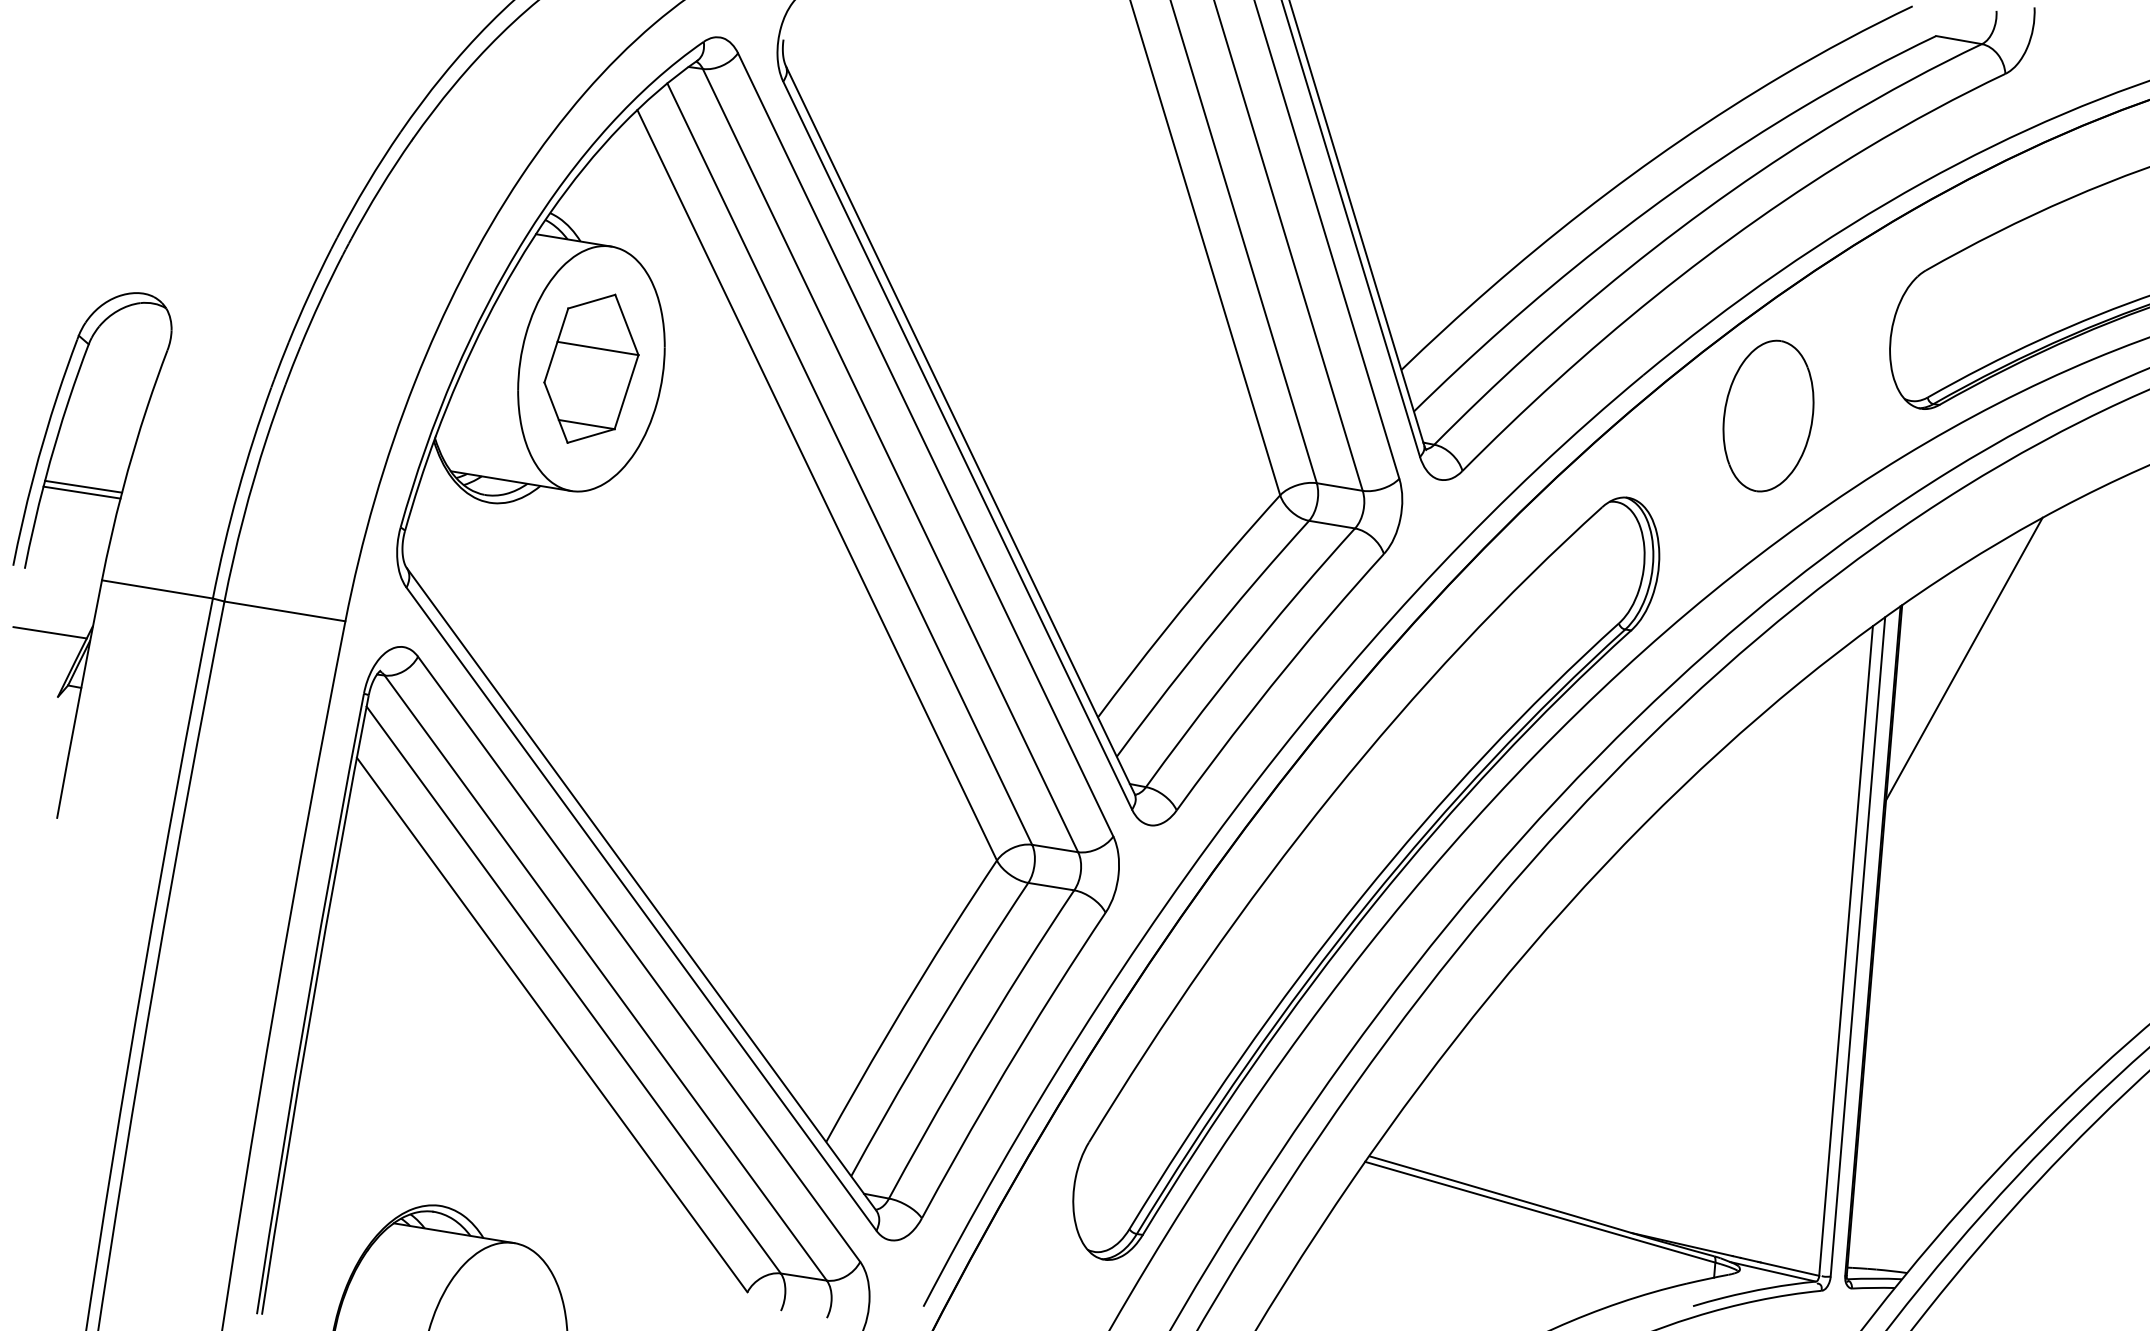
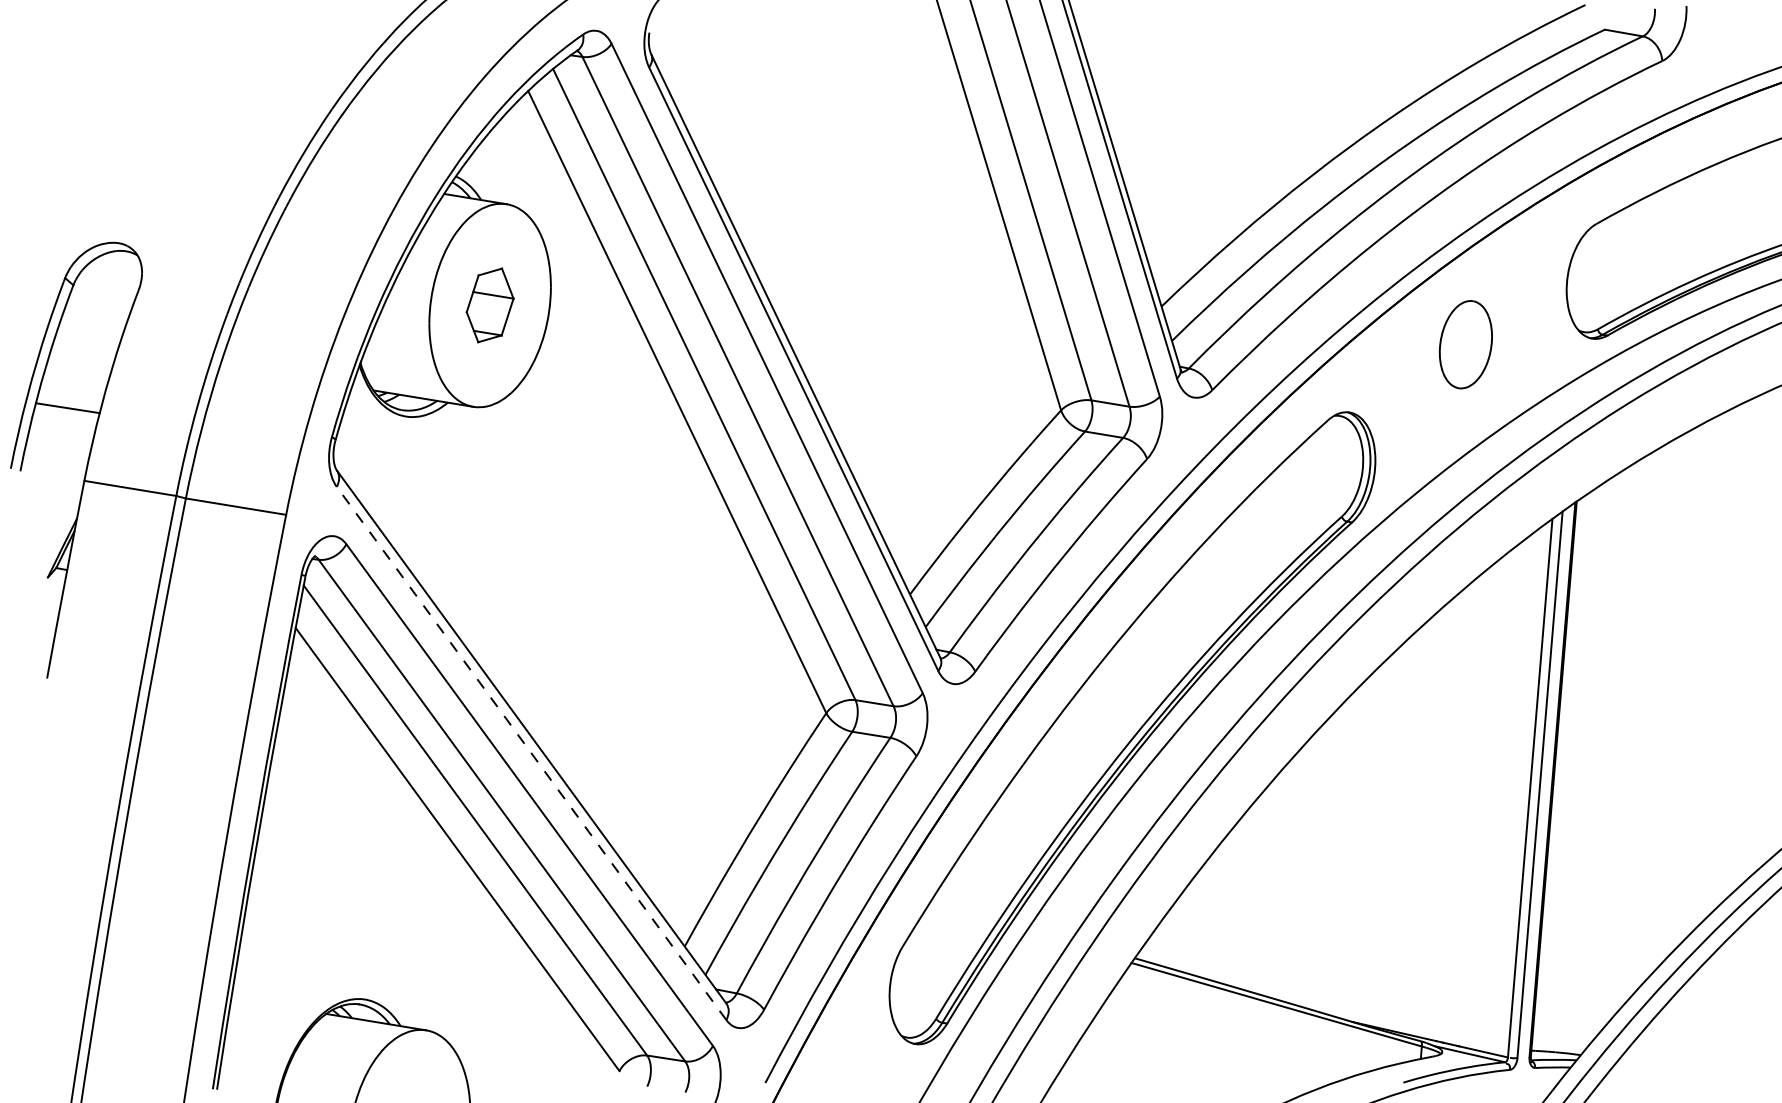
part: (591, 368) -> (490, 305), size x0.6
part: (1768, 415) -> (1465, 344), size x0.7
line: (83, 486) -> (69, 403), removed
line: (49, 632) -> (40, 524), removed
line: (1964, 658) -> (1628, 545), removed
line: (641, 908) -> (531, 752), solid -> dashed

